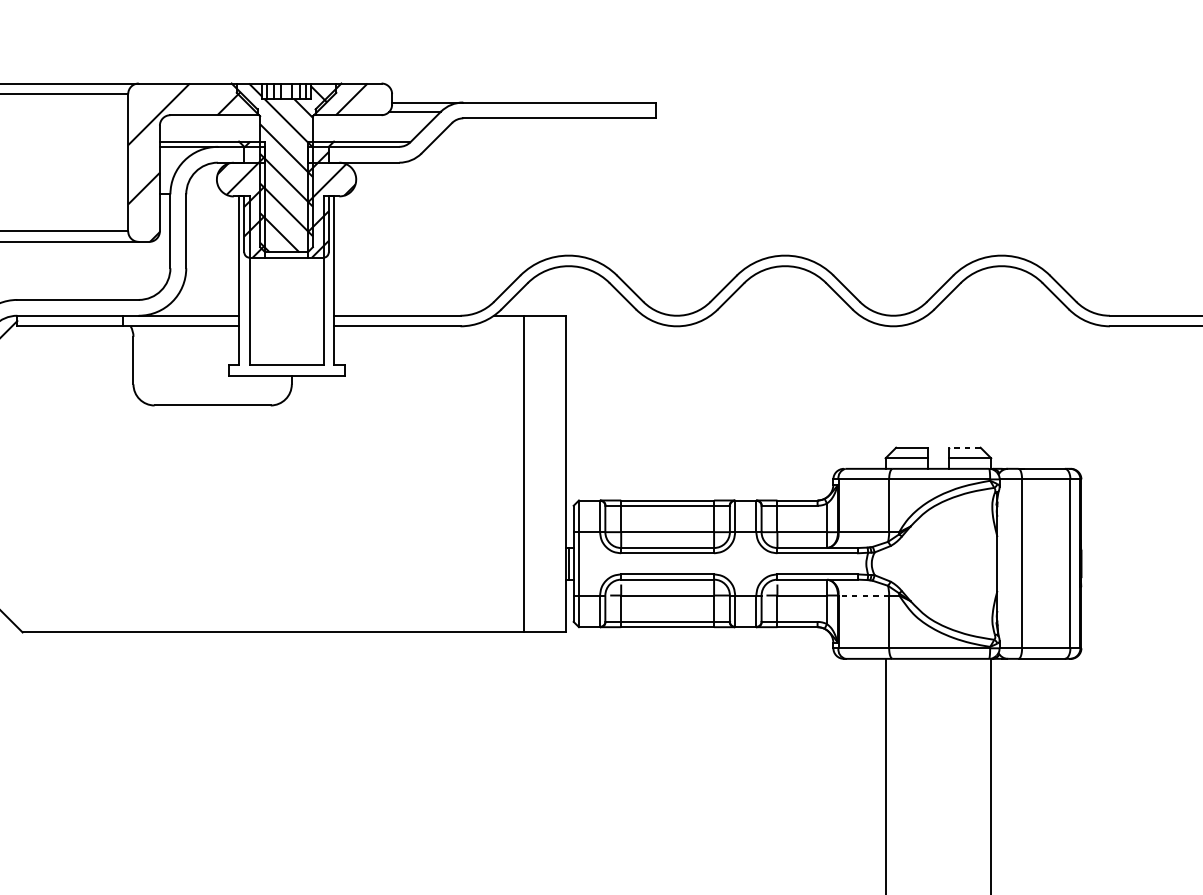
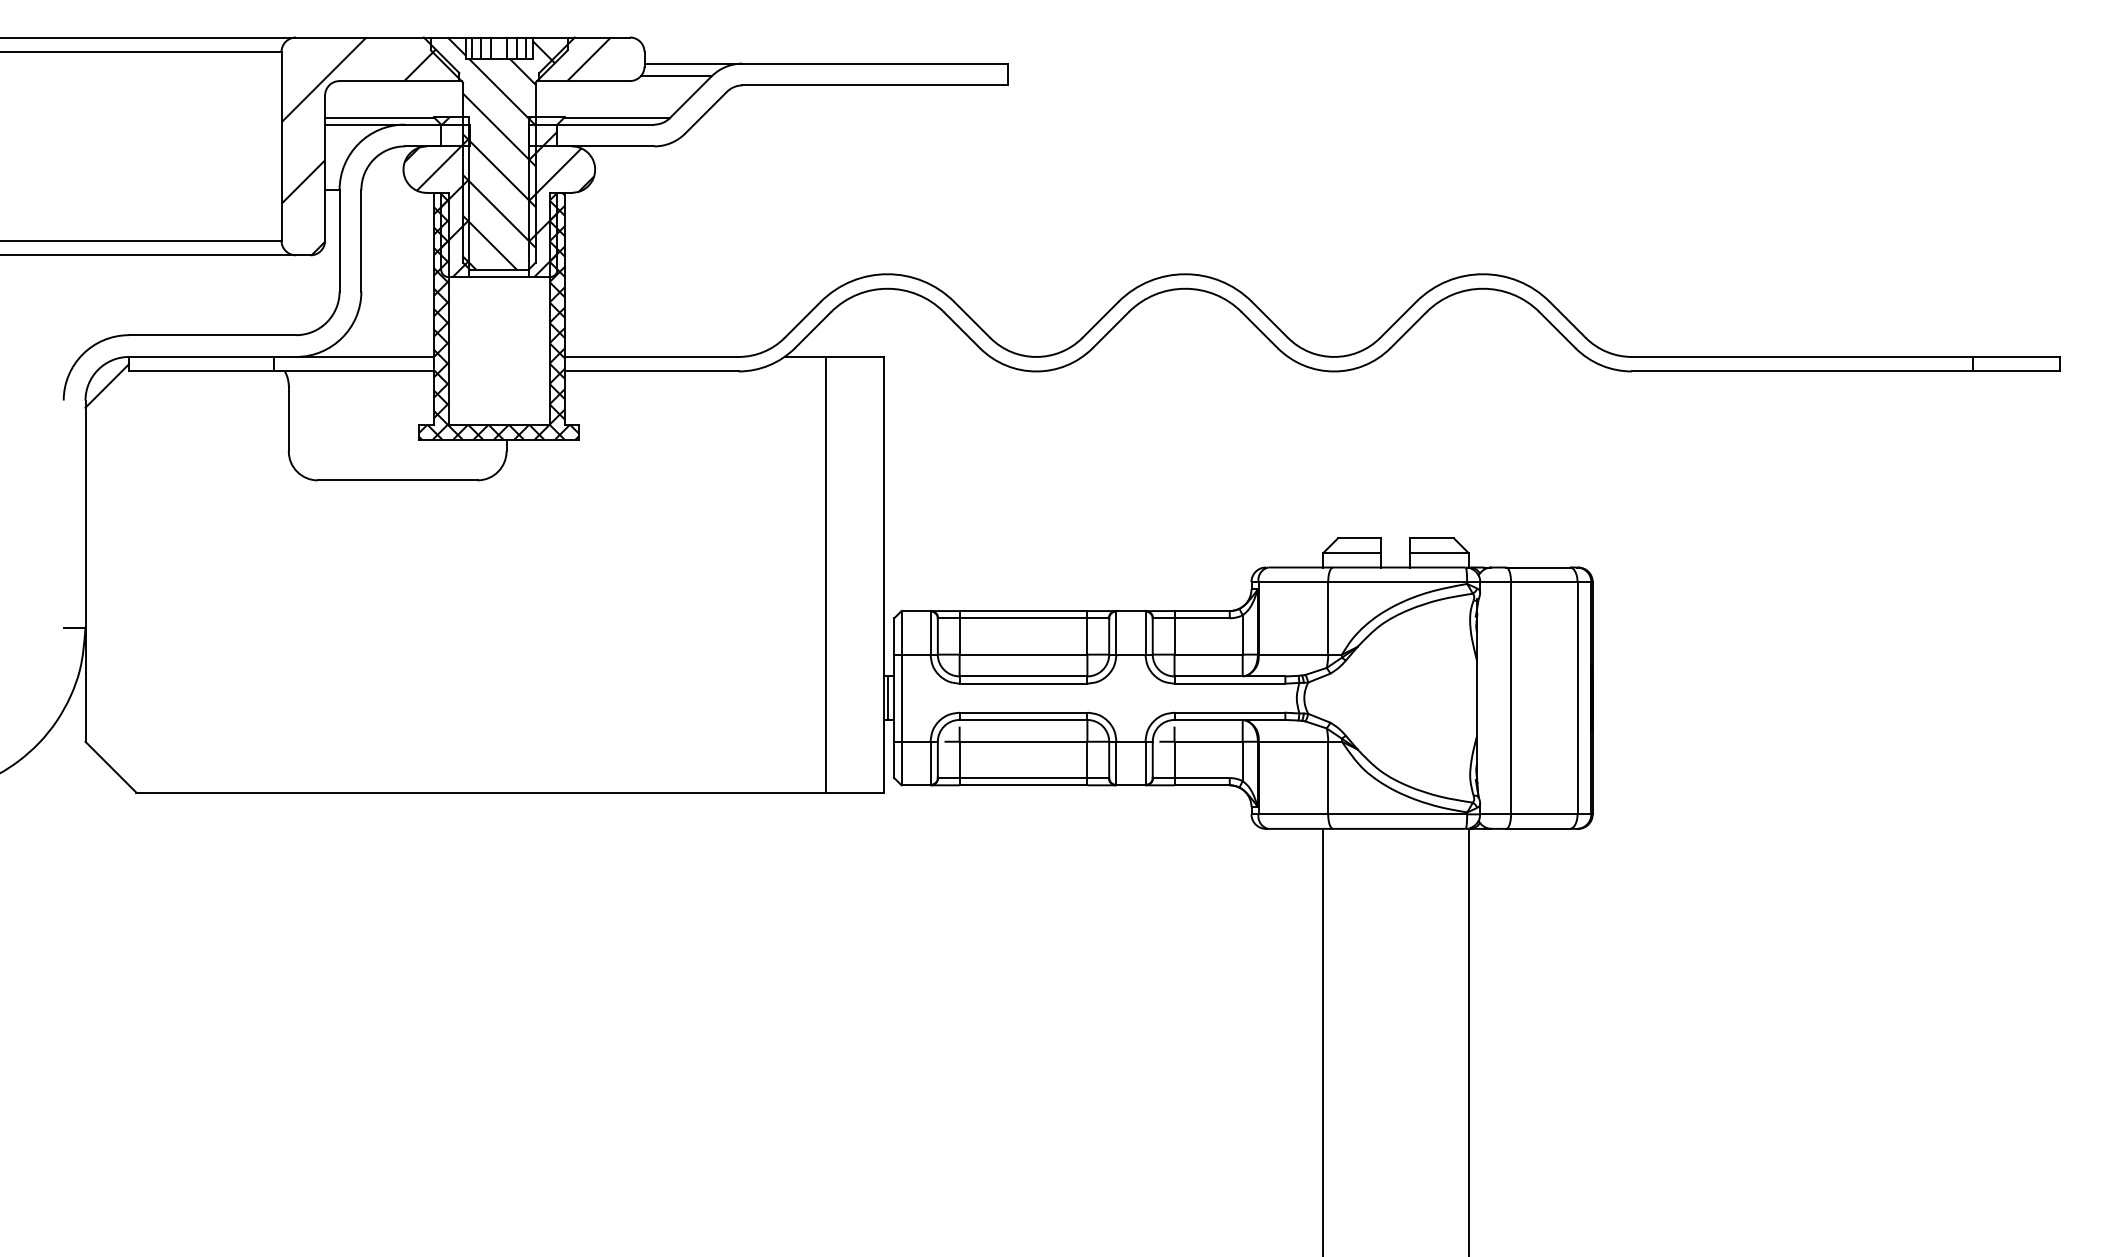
hatch: (286, 285) -> (499, 315), added
line: (964, 447) -> (1432, 538), dashed -> solid
line: (863, 595) -> (1293, 741), dashed -> solid

